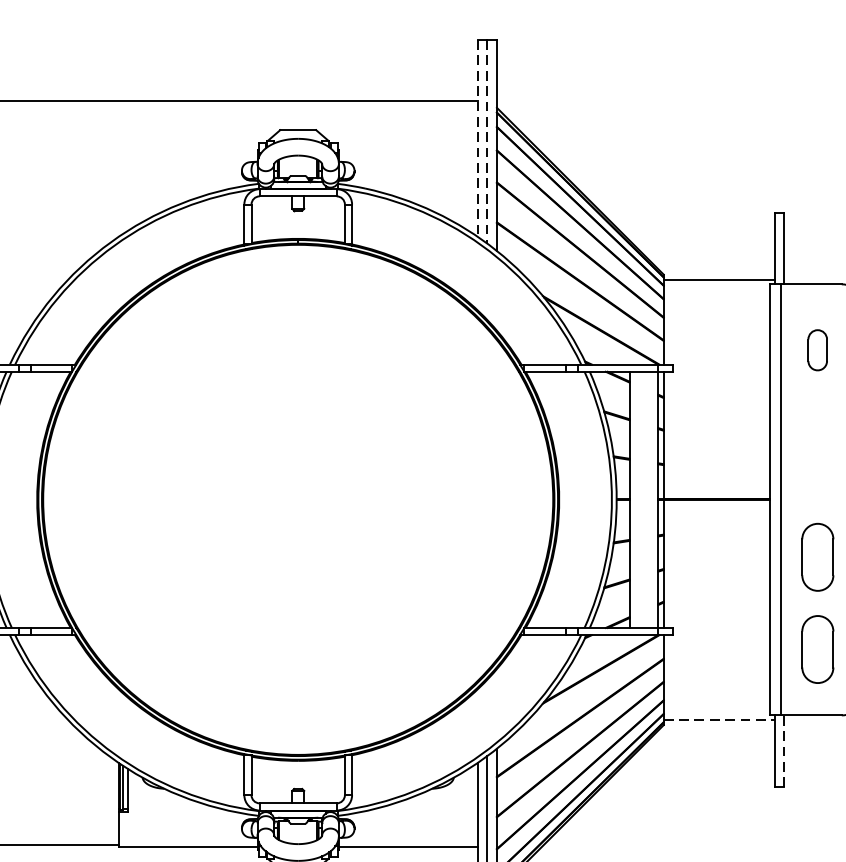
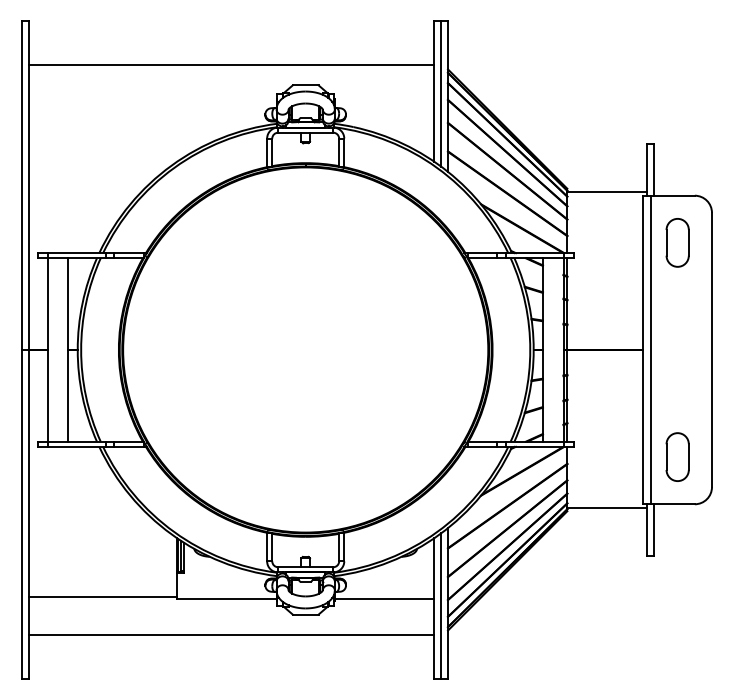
line: (478, 138) -> (434, 91), dashed -> solid
line: (487, 141) -> (441, 93), dashed -> solid
part: (817, 349) -> (677, 242), size x1.67
part: (817, 556) -> (677, 390), removed
line: (719, 719) -> (607, 507), dashed -> solid
line: (784, 750) -> (653, 529), dashed -> solid

